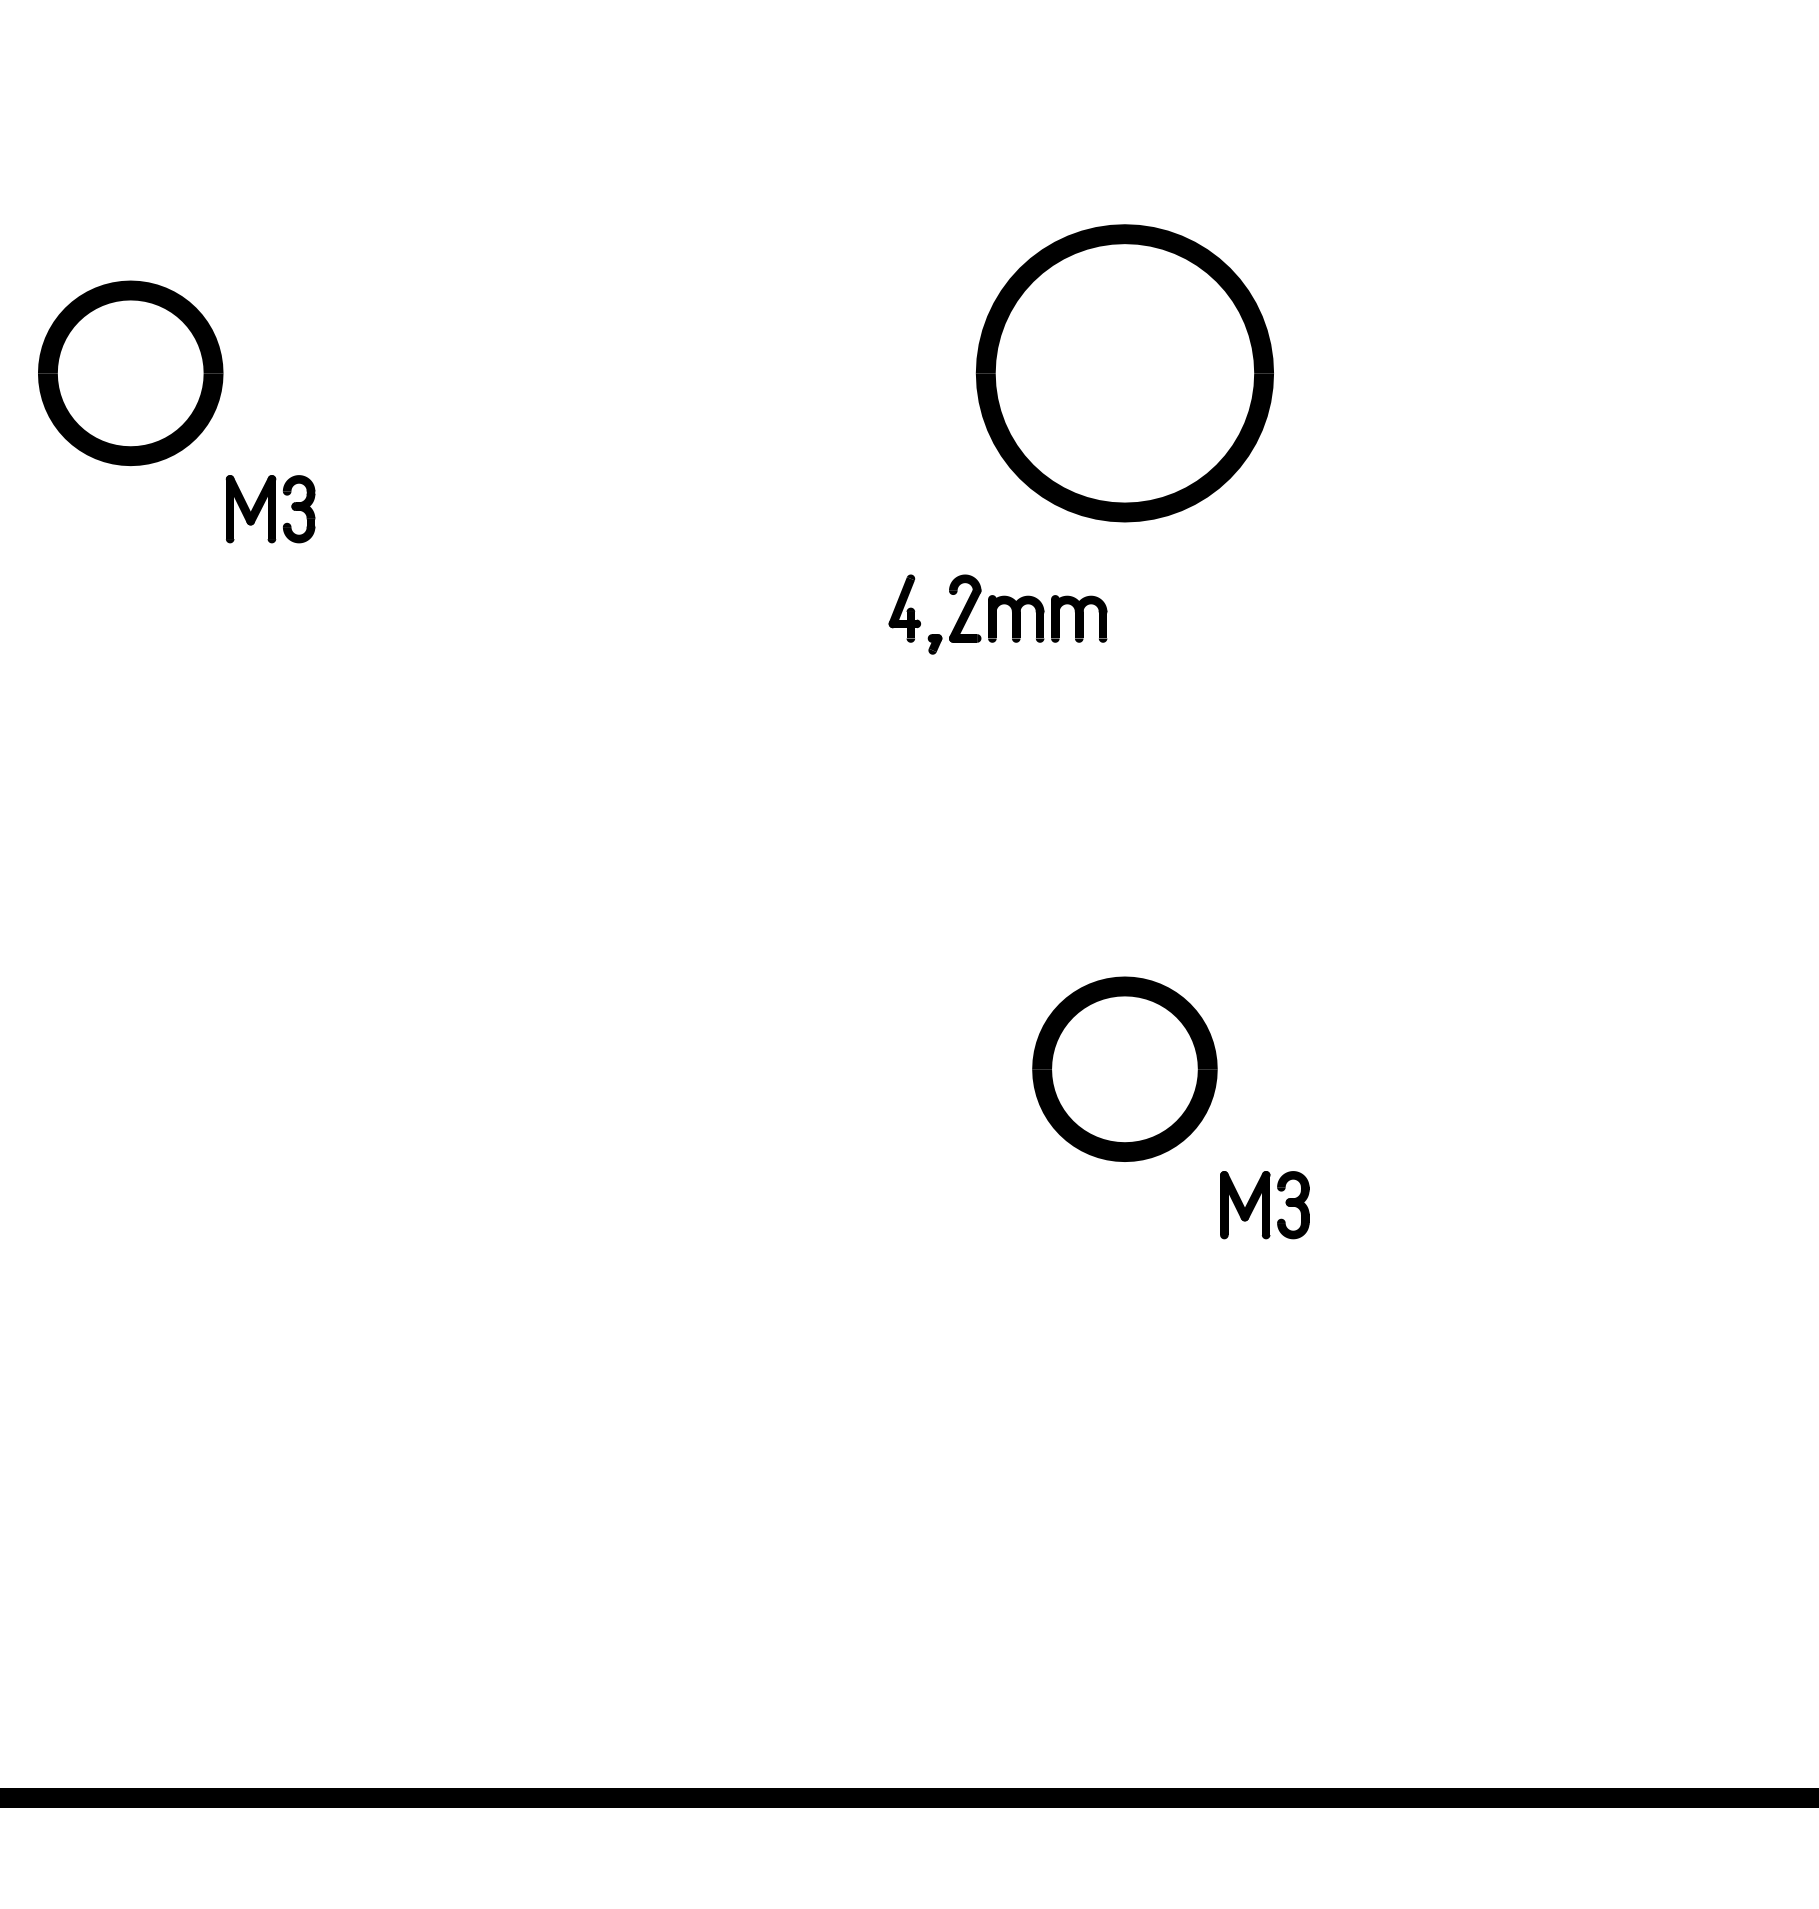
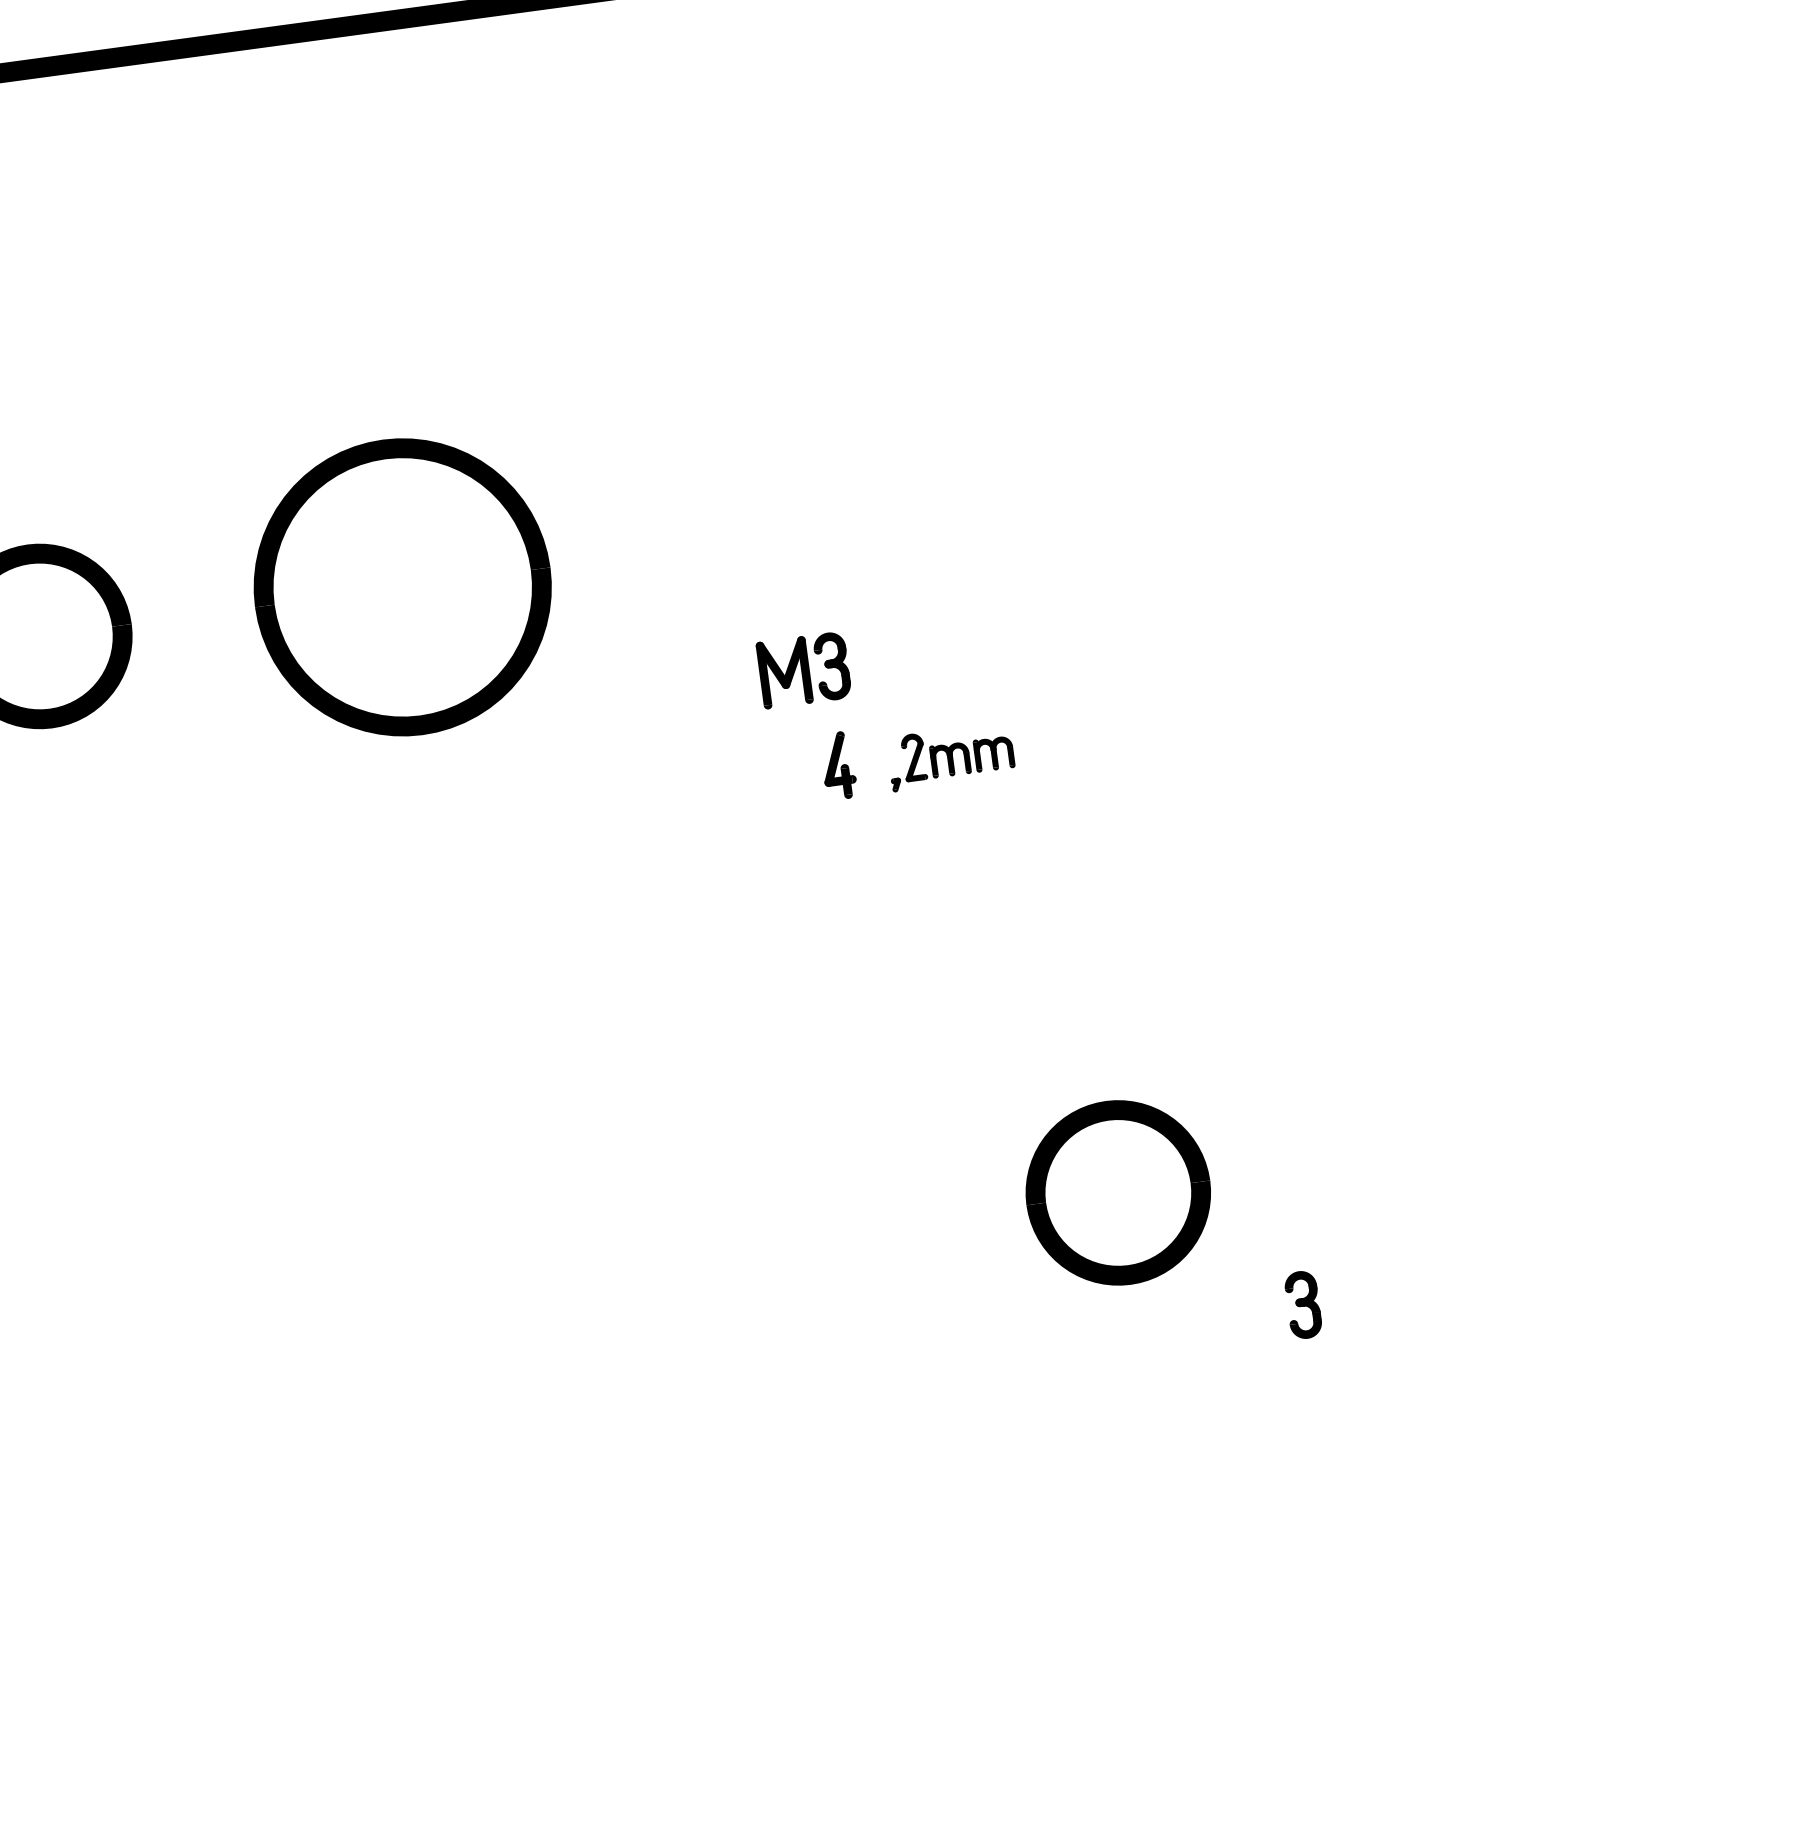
part: (1124, 373) -> (402, 587), moved
part: (270, 509) -> (804, 670), moved
part: (1017, 614) -> (950, 756), size x0.7
part: (1245, 1205) -> (1256, 1311), removed

